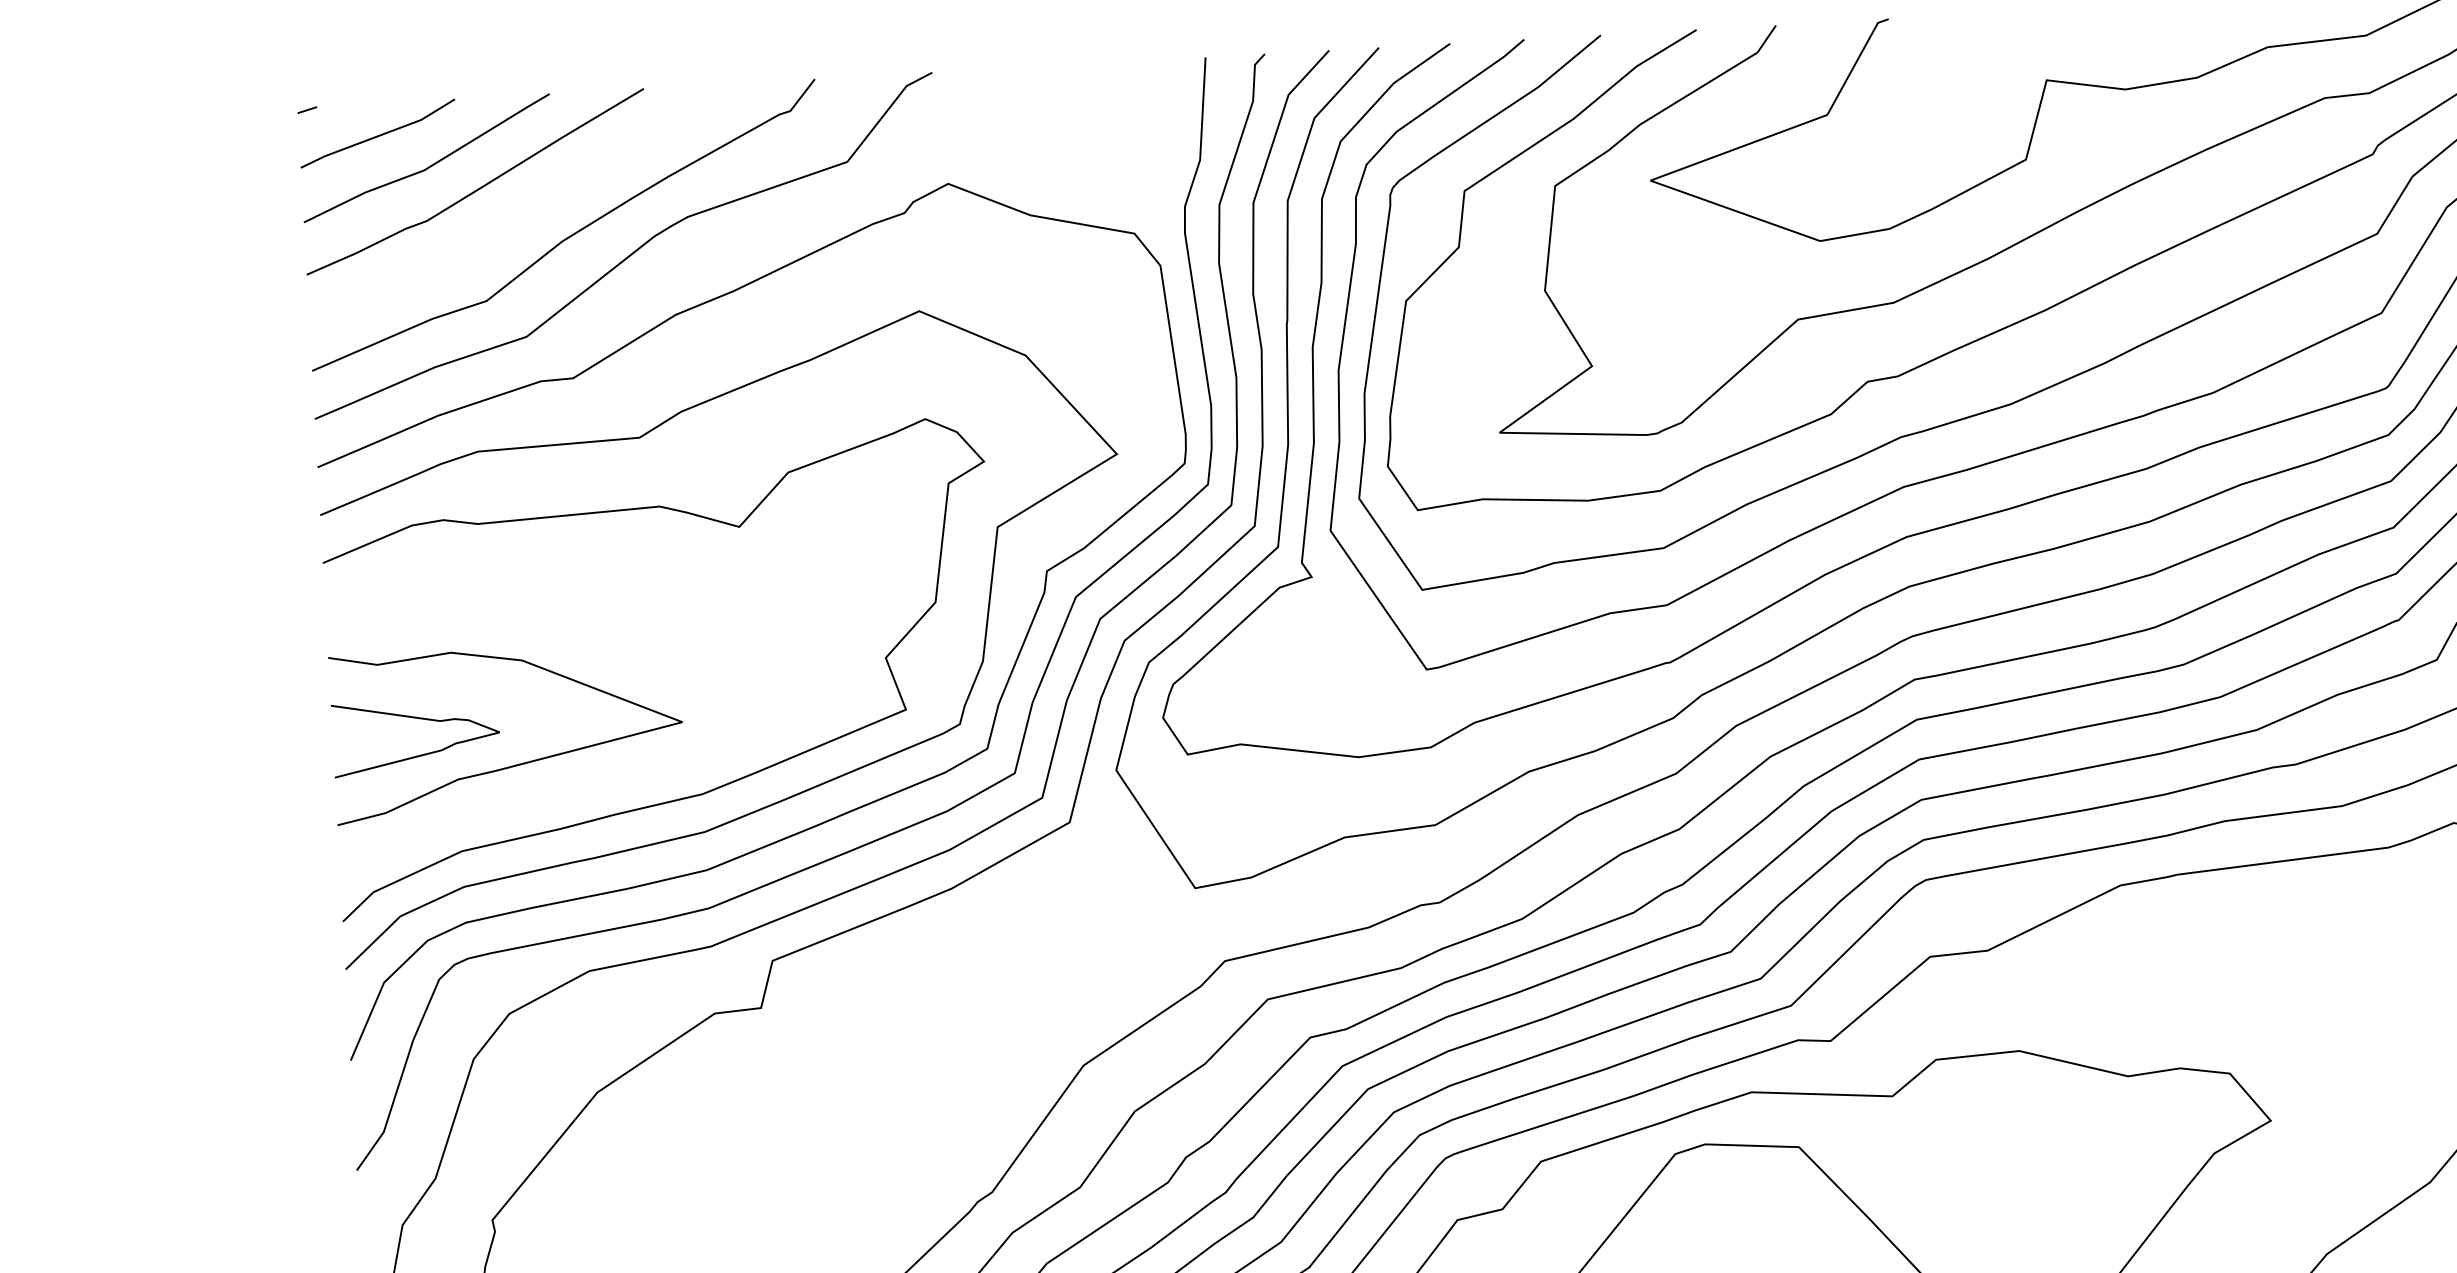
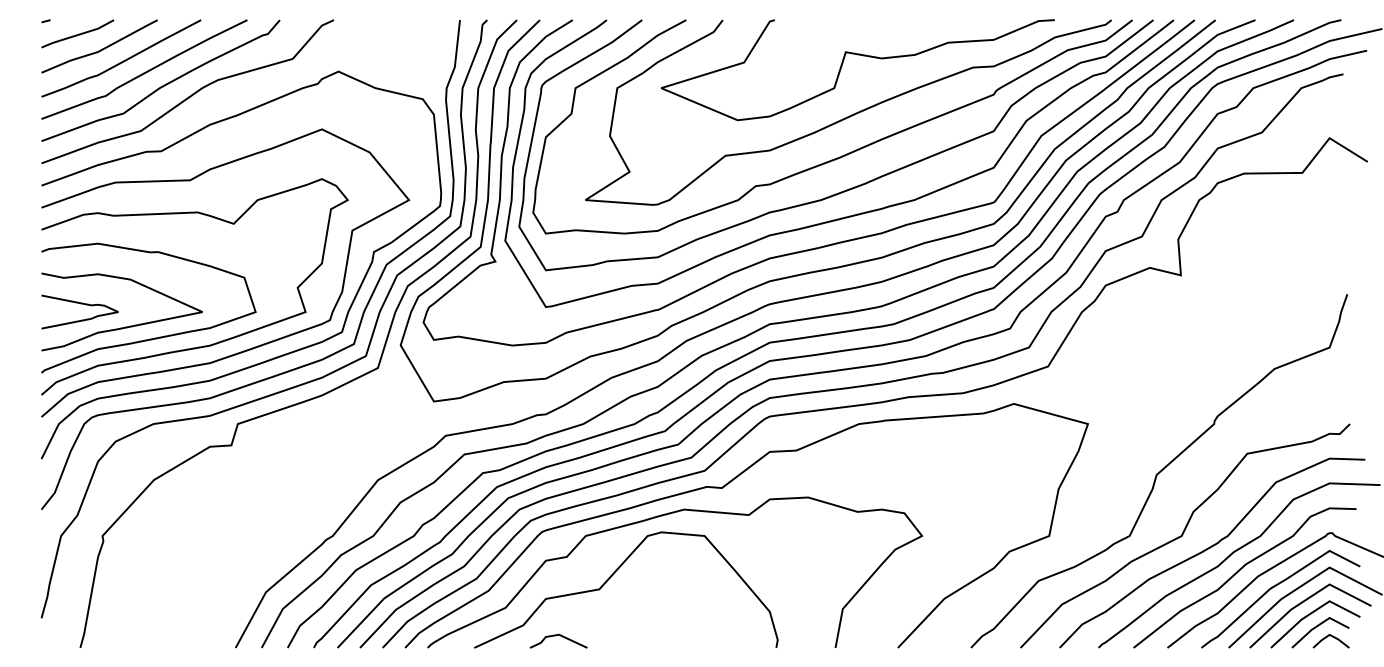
curve: (529, 207) -> (145, 71), added
curve: (581, 783) -> (154, 337), added

